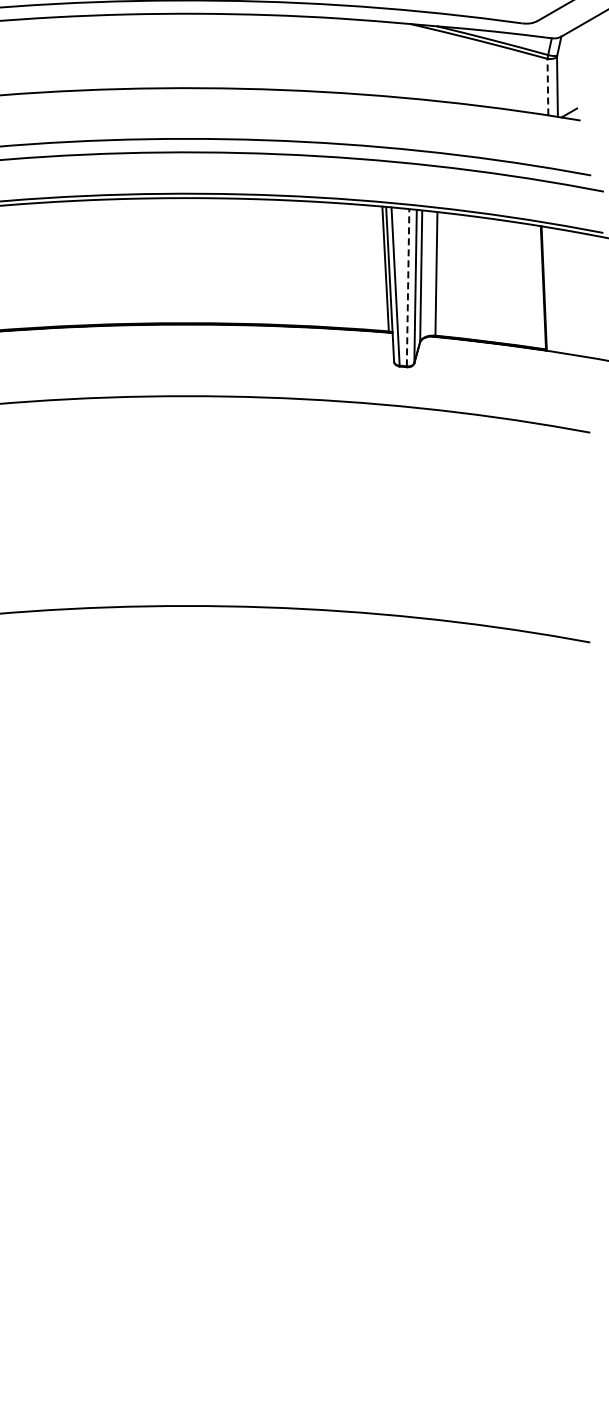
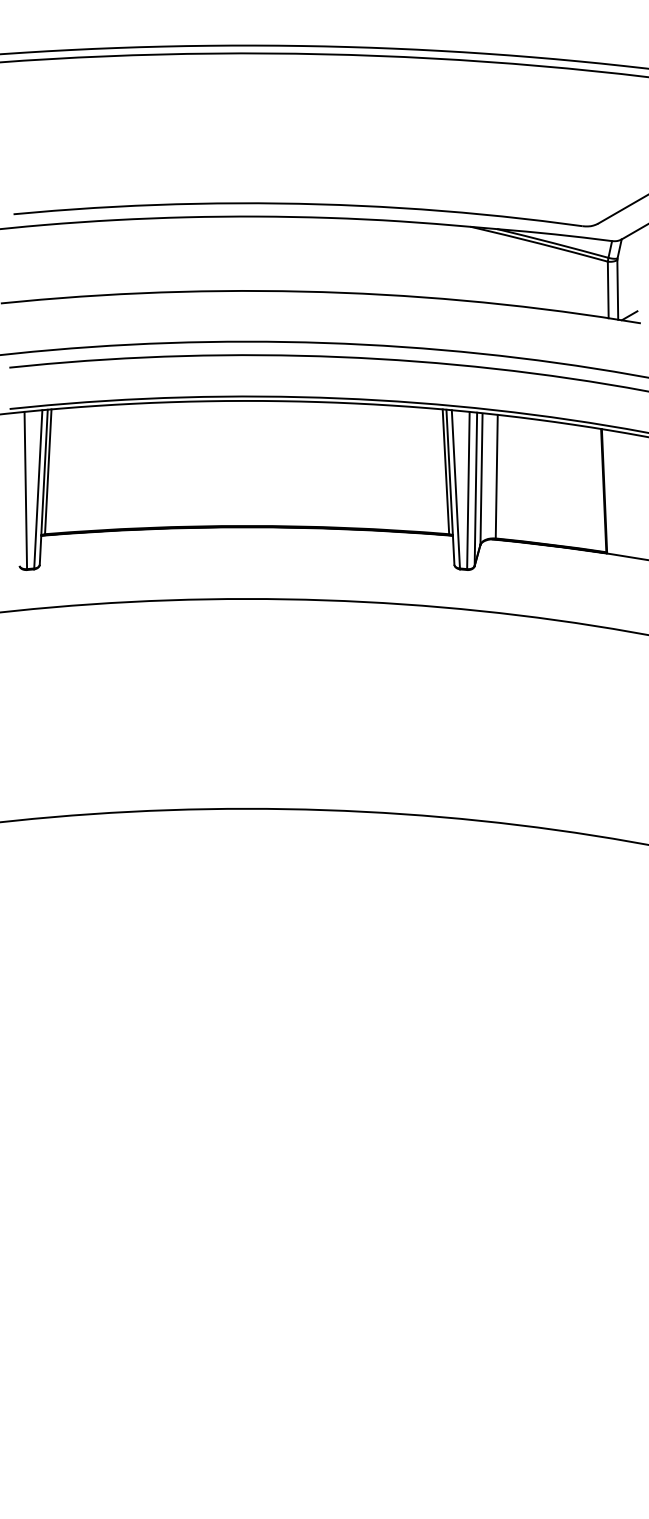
line: (548, 86) -> (608, 289), dashed -> solid
line: (408, 287) -> (468, 490), dashed -> solid

